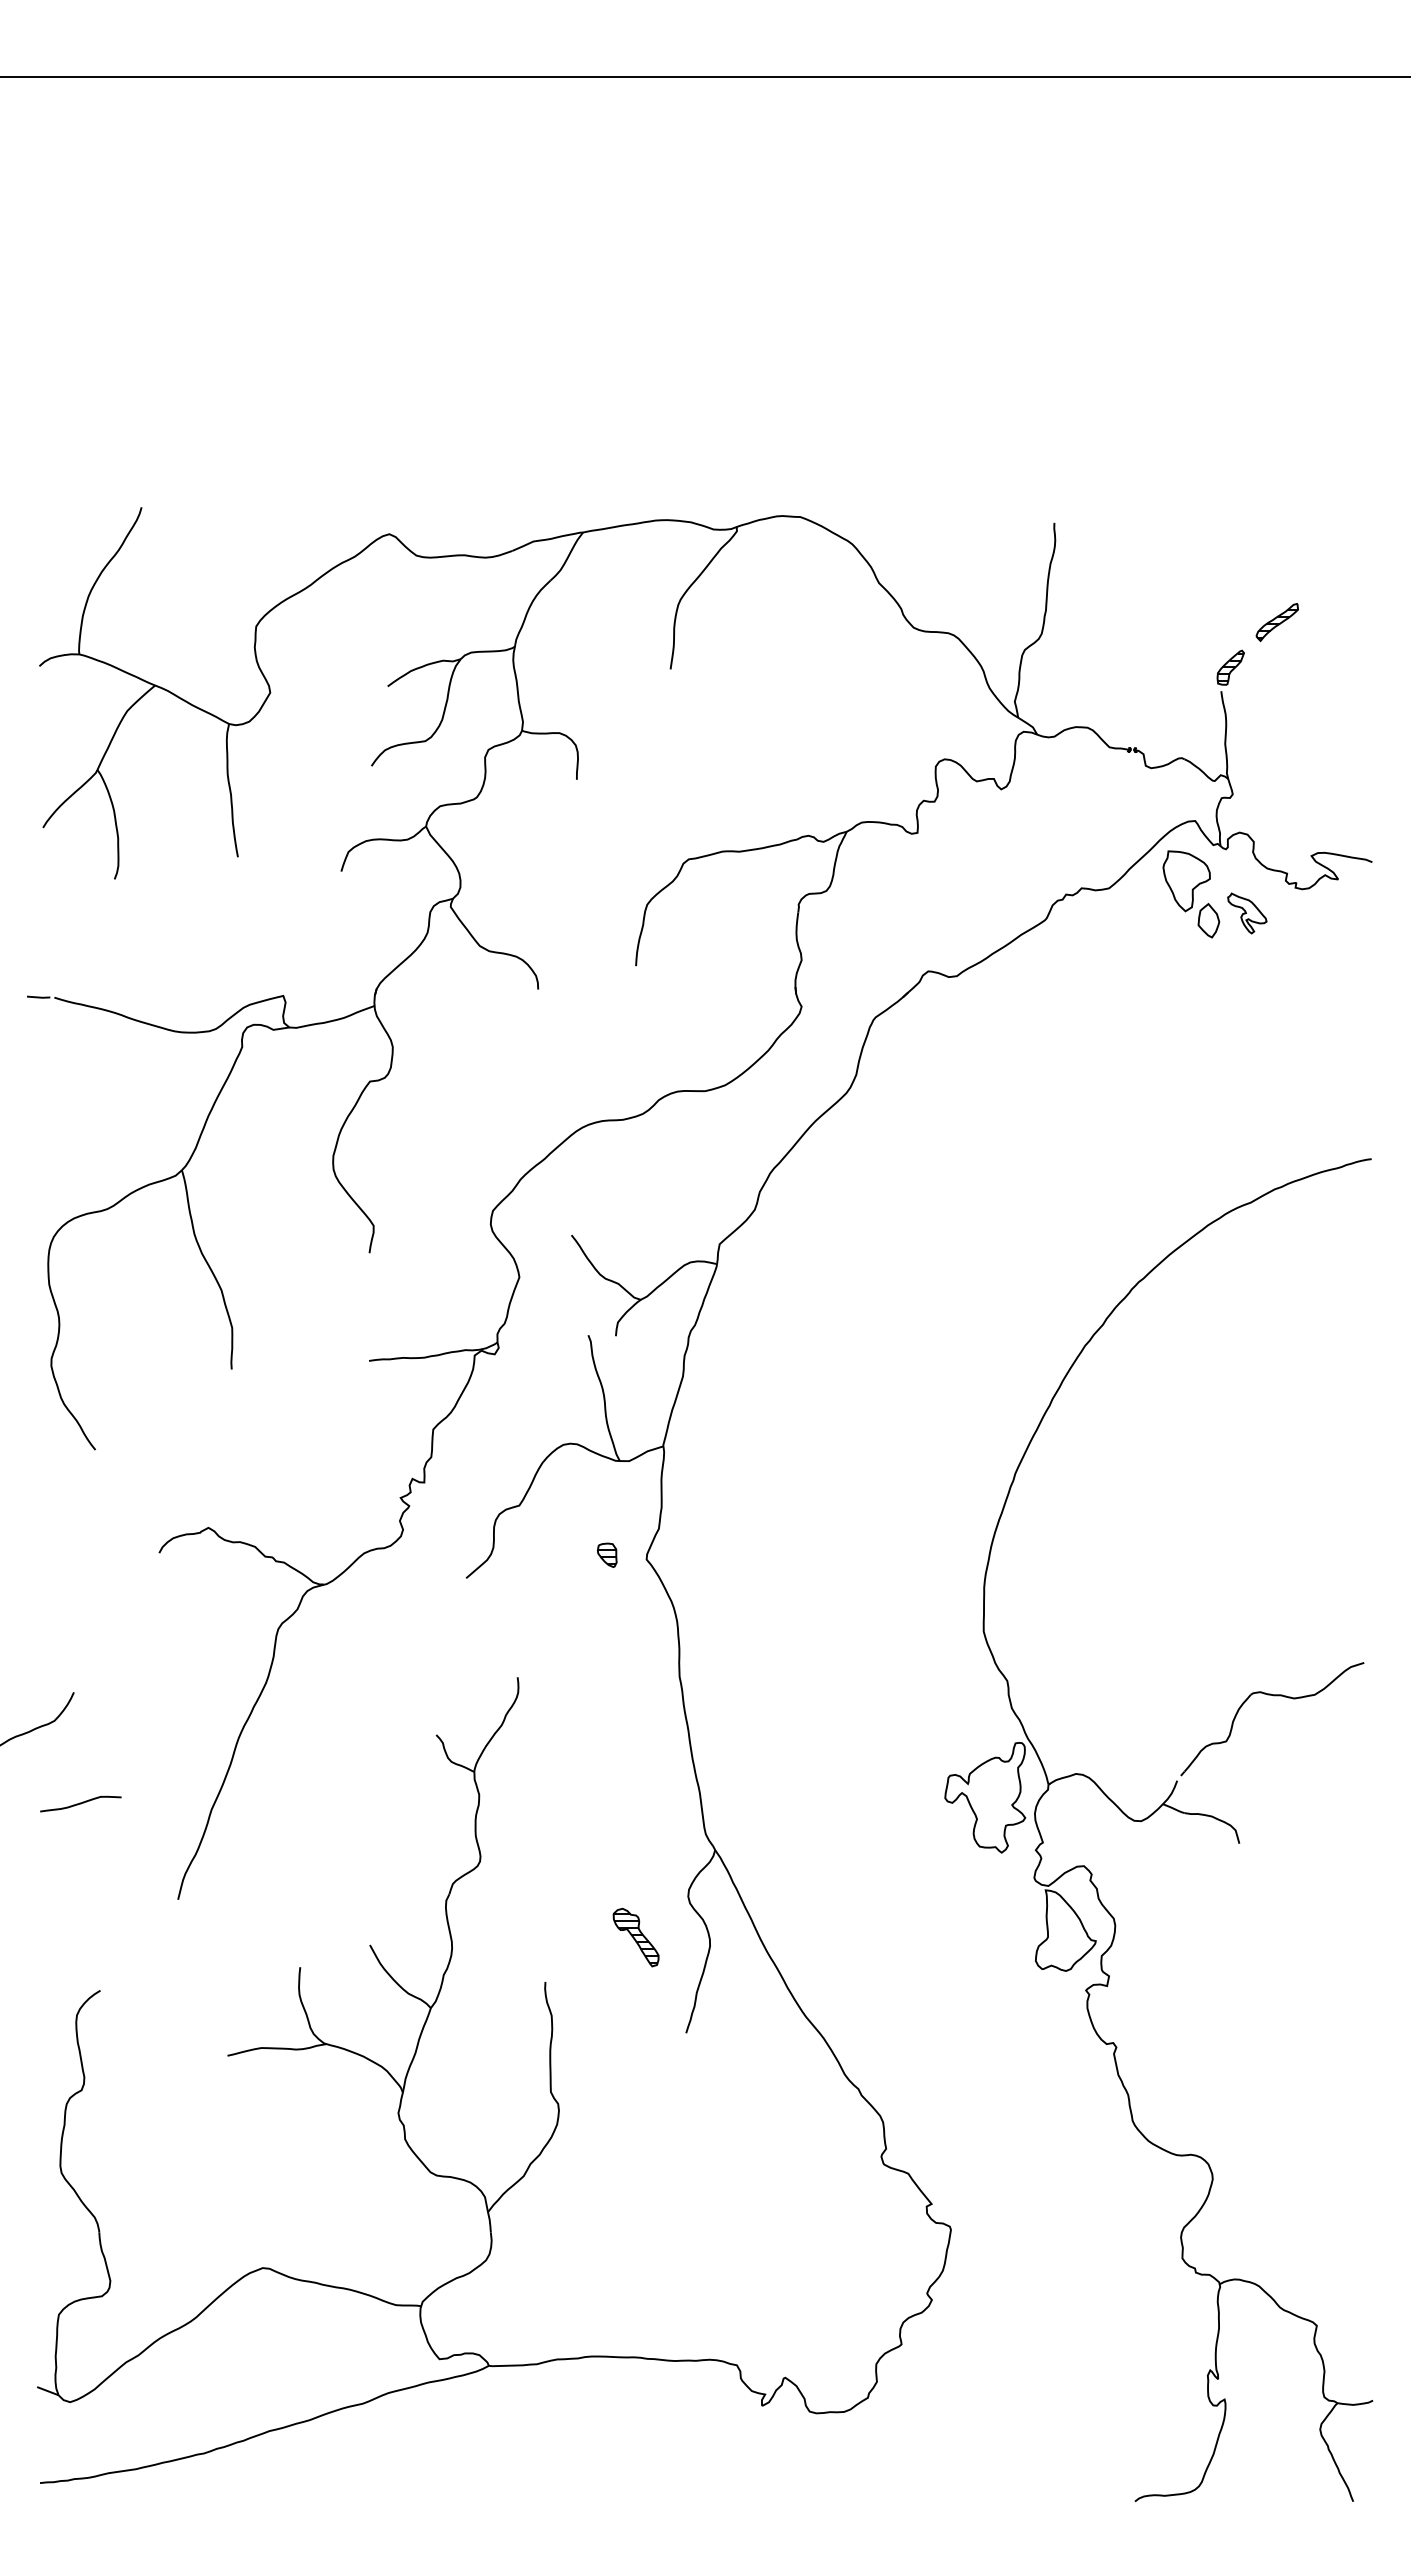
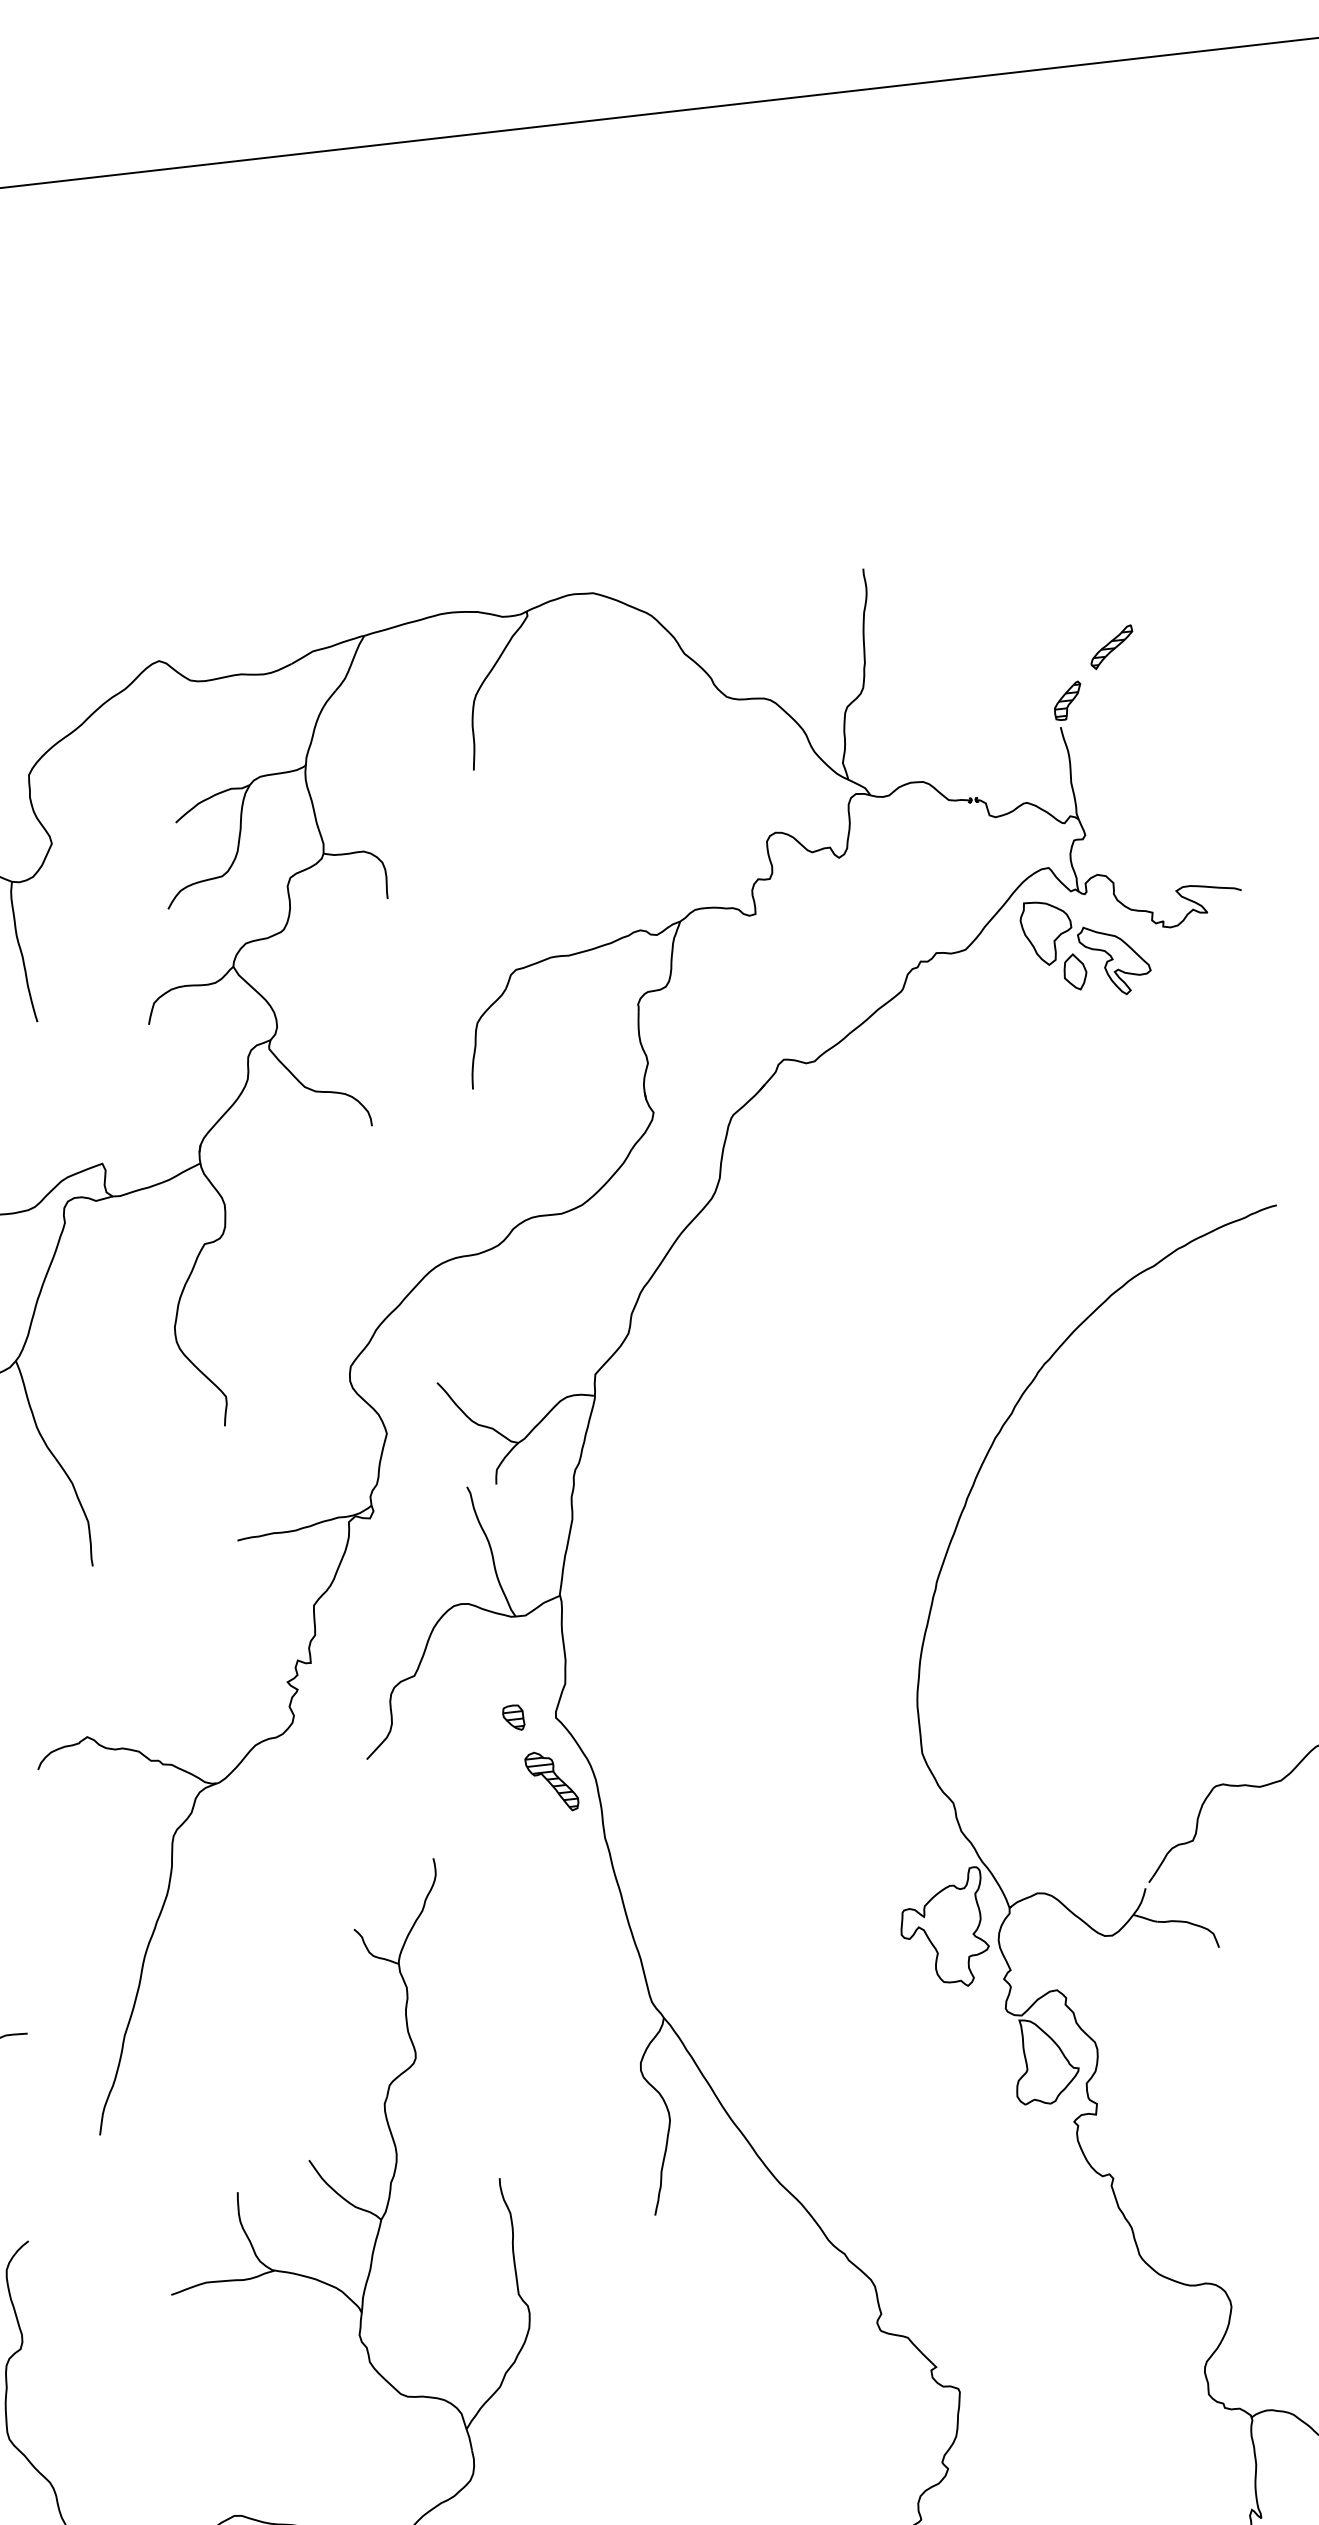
part: (1247, 913) -> (1115, 959), size x1.67
part: (635, 1937) -> (551, 1781), moved

